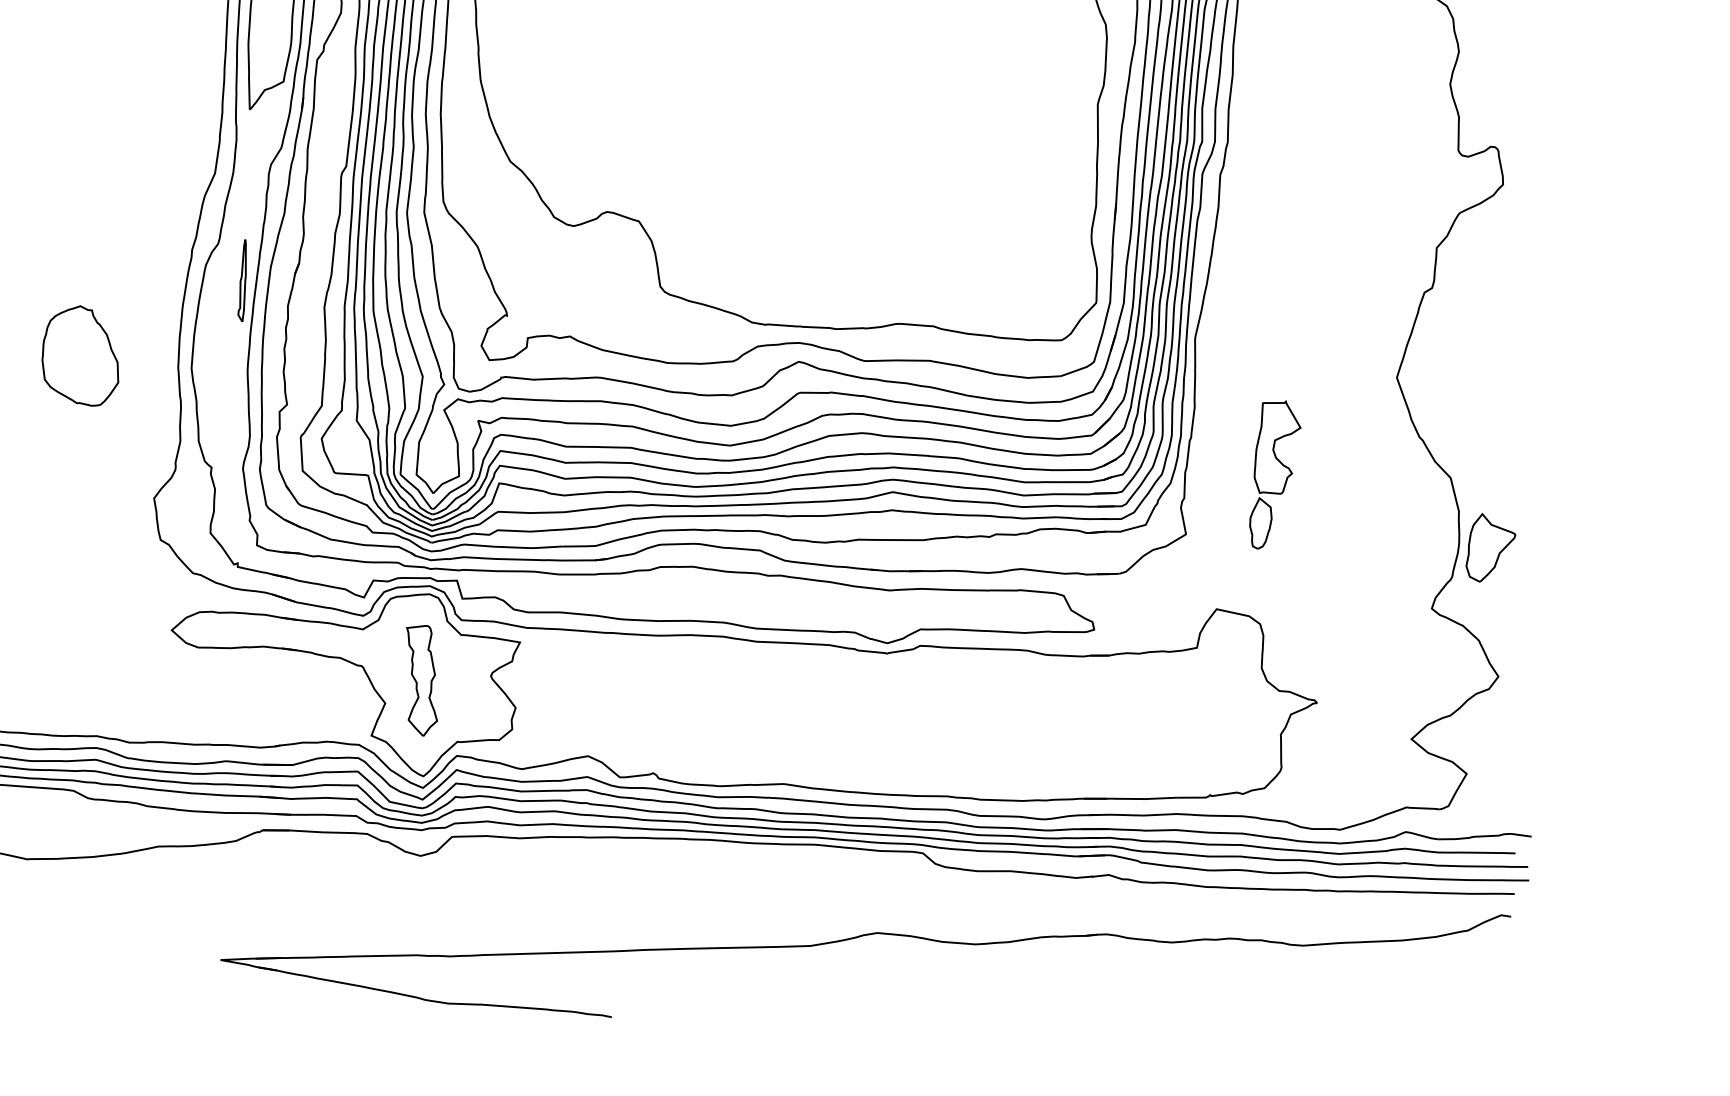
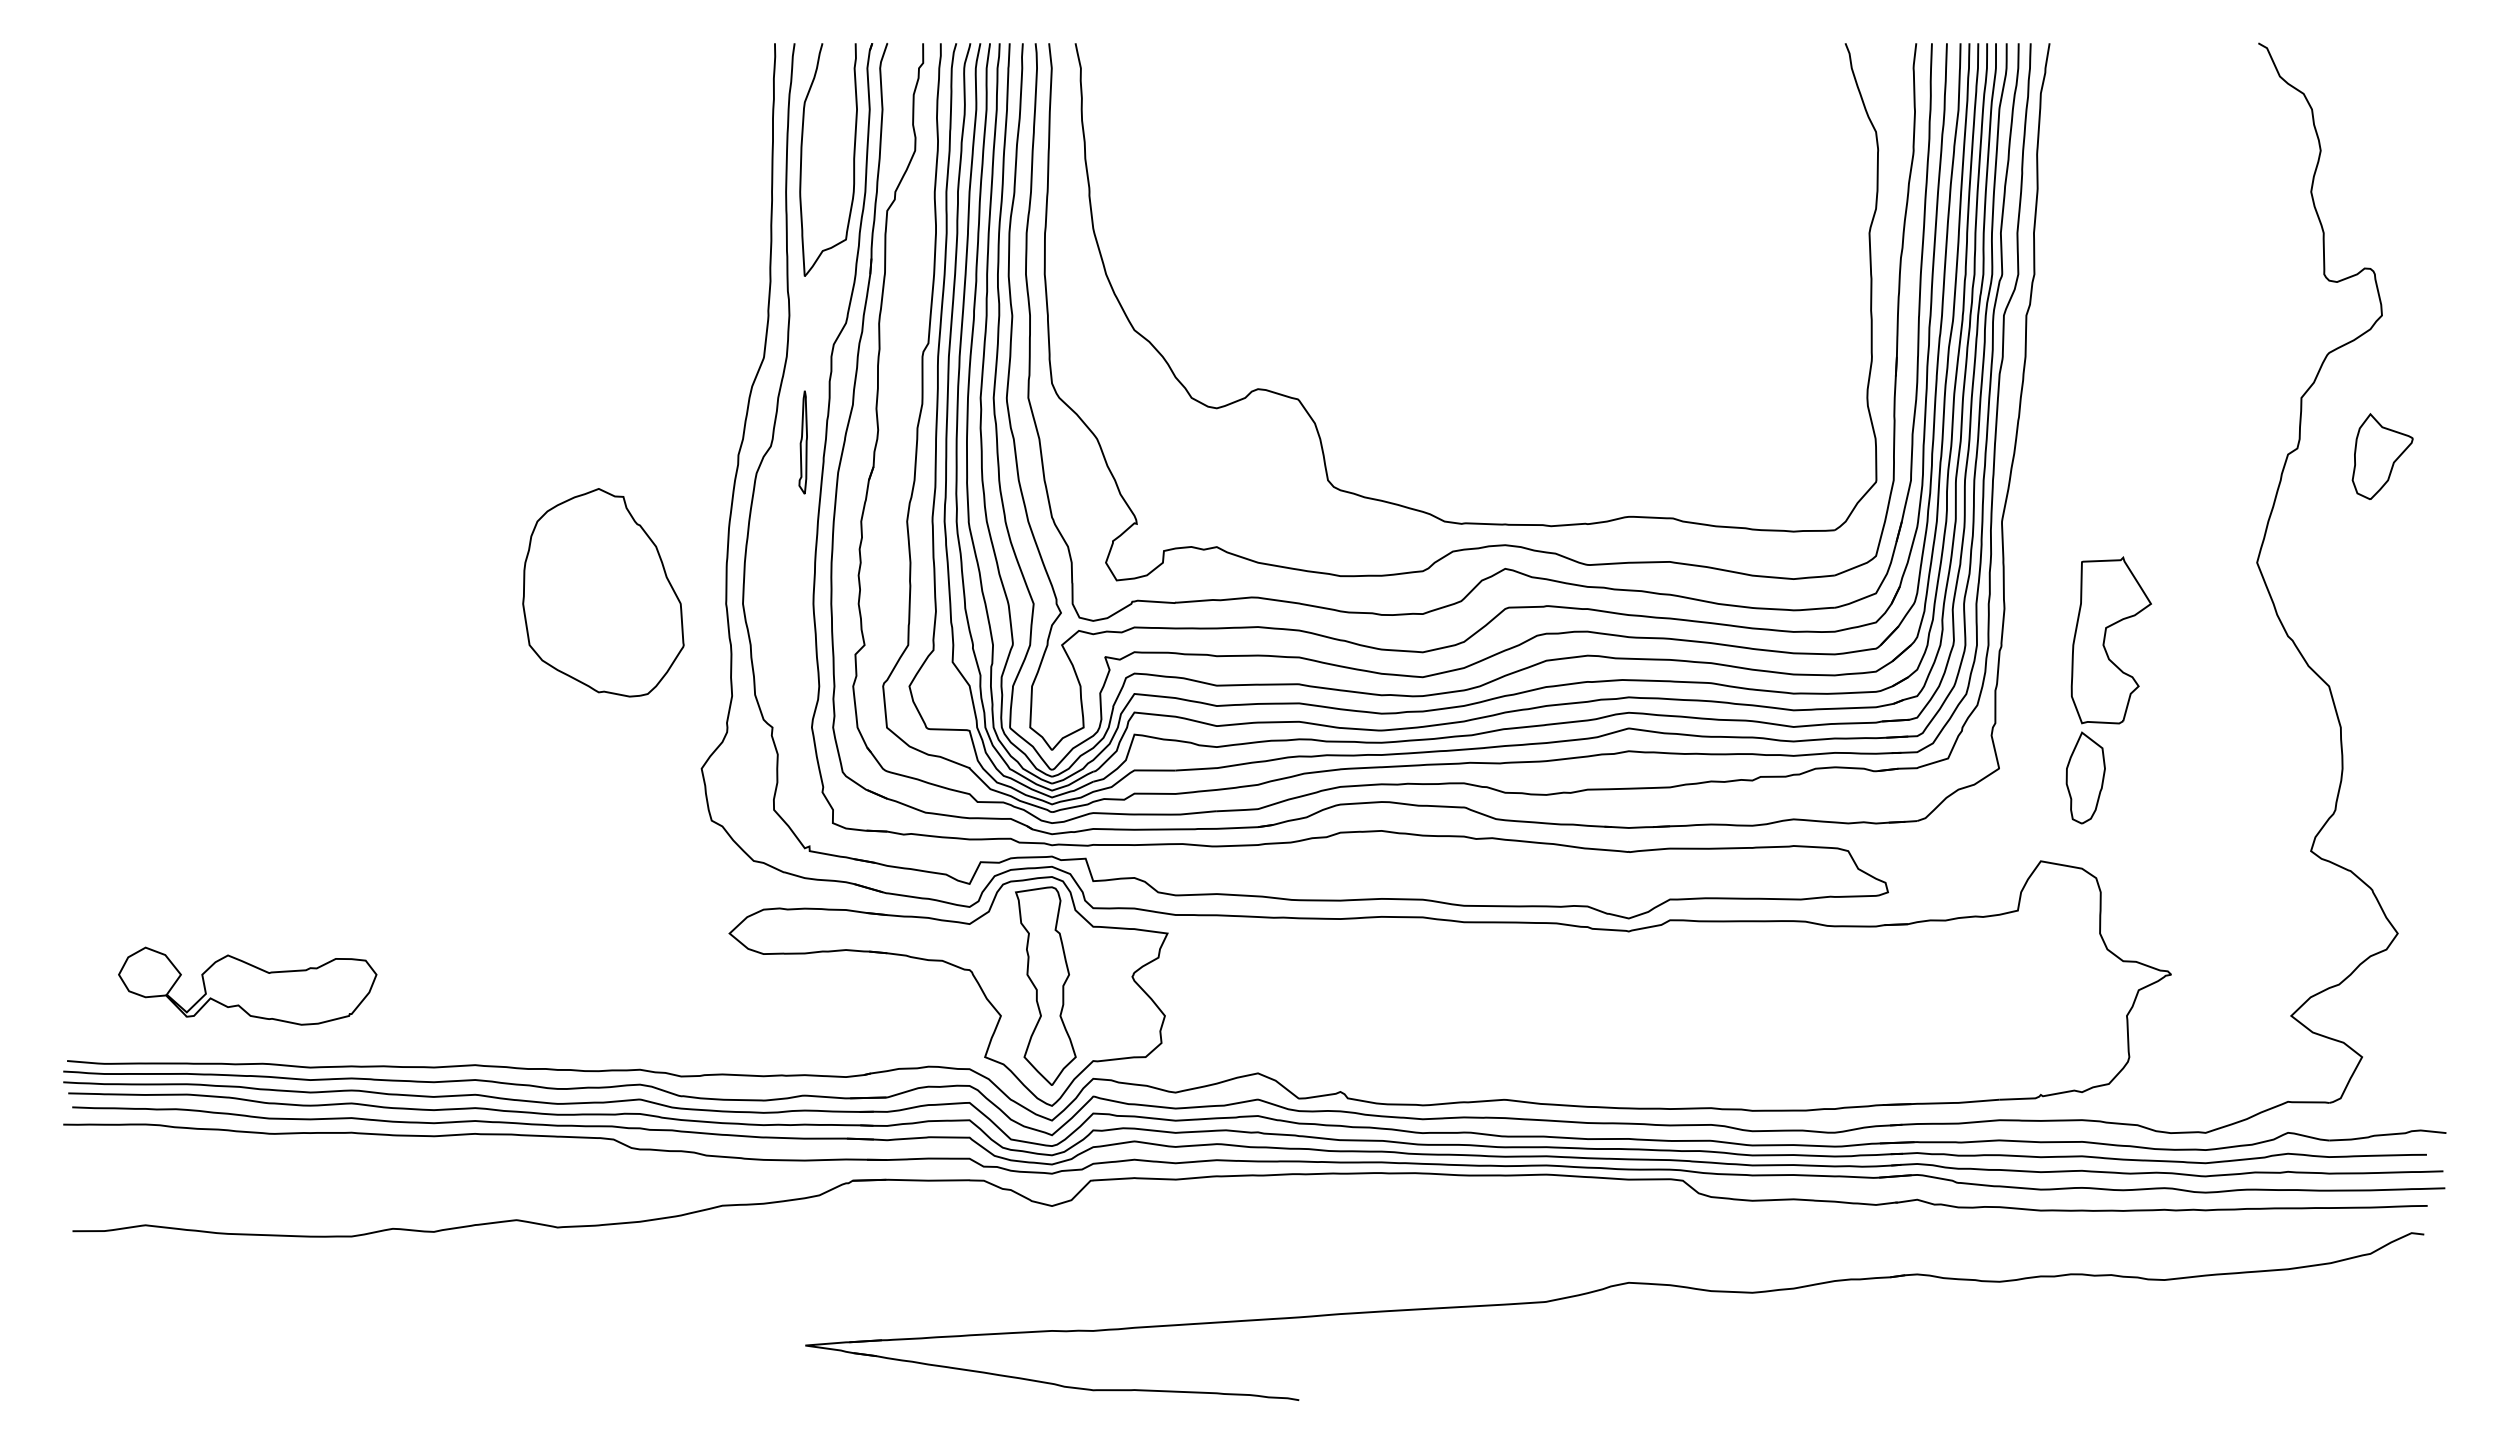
part: (242, 280) -> (802, 442), moved
part: (80, 355) -> (603, 592), size x1.67
part: (1275, 475) -> (2108, 690), size x1.43
part: (1490, 548) -> (2382, 456), moved
part: (421, 680) -> (1045, 985), size x1.43

